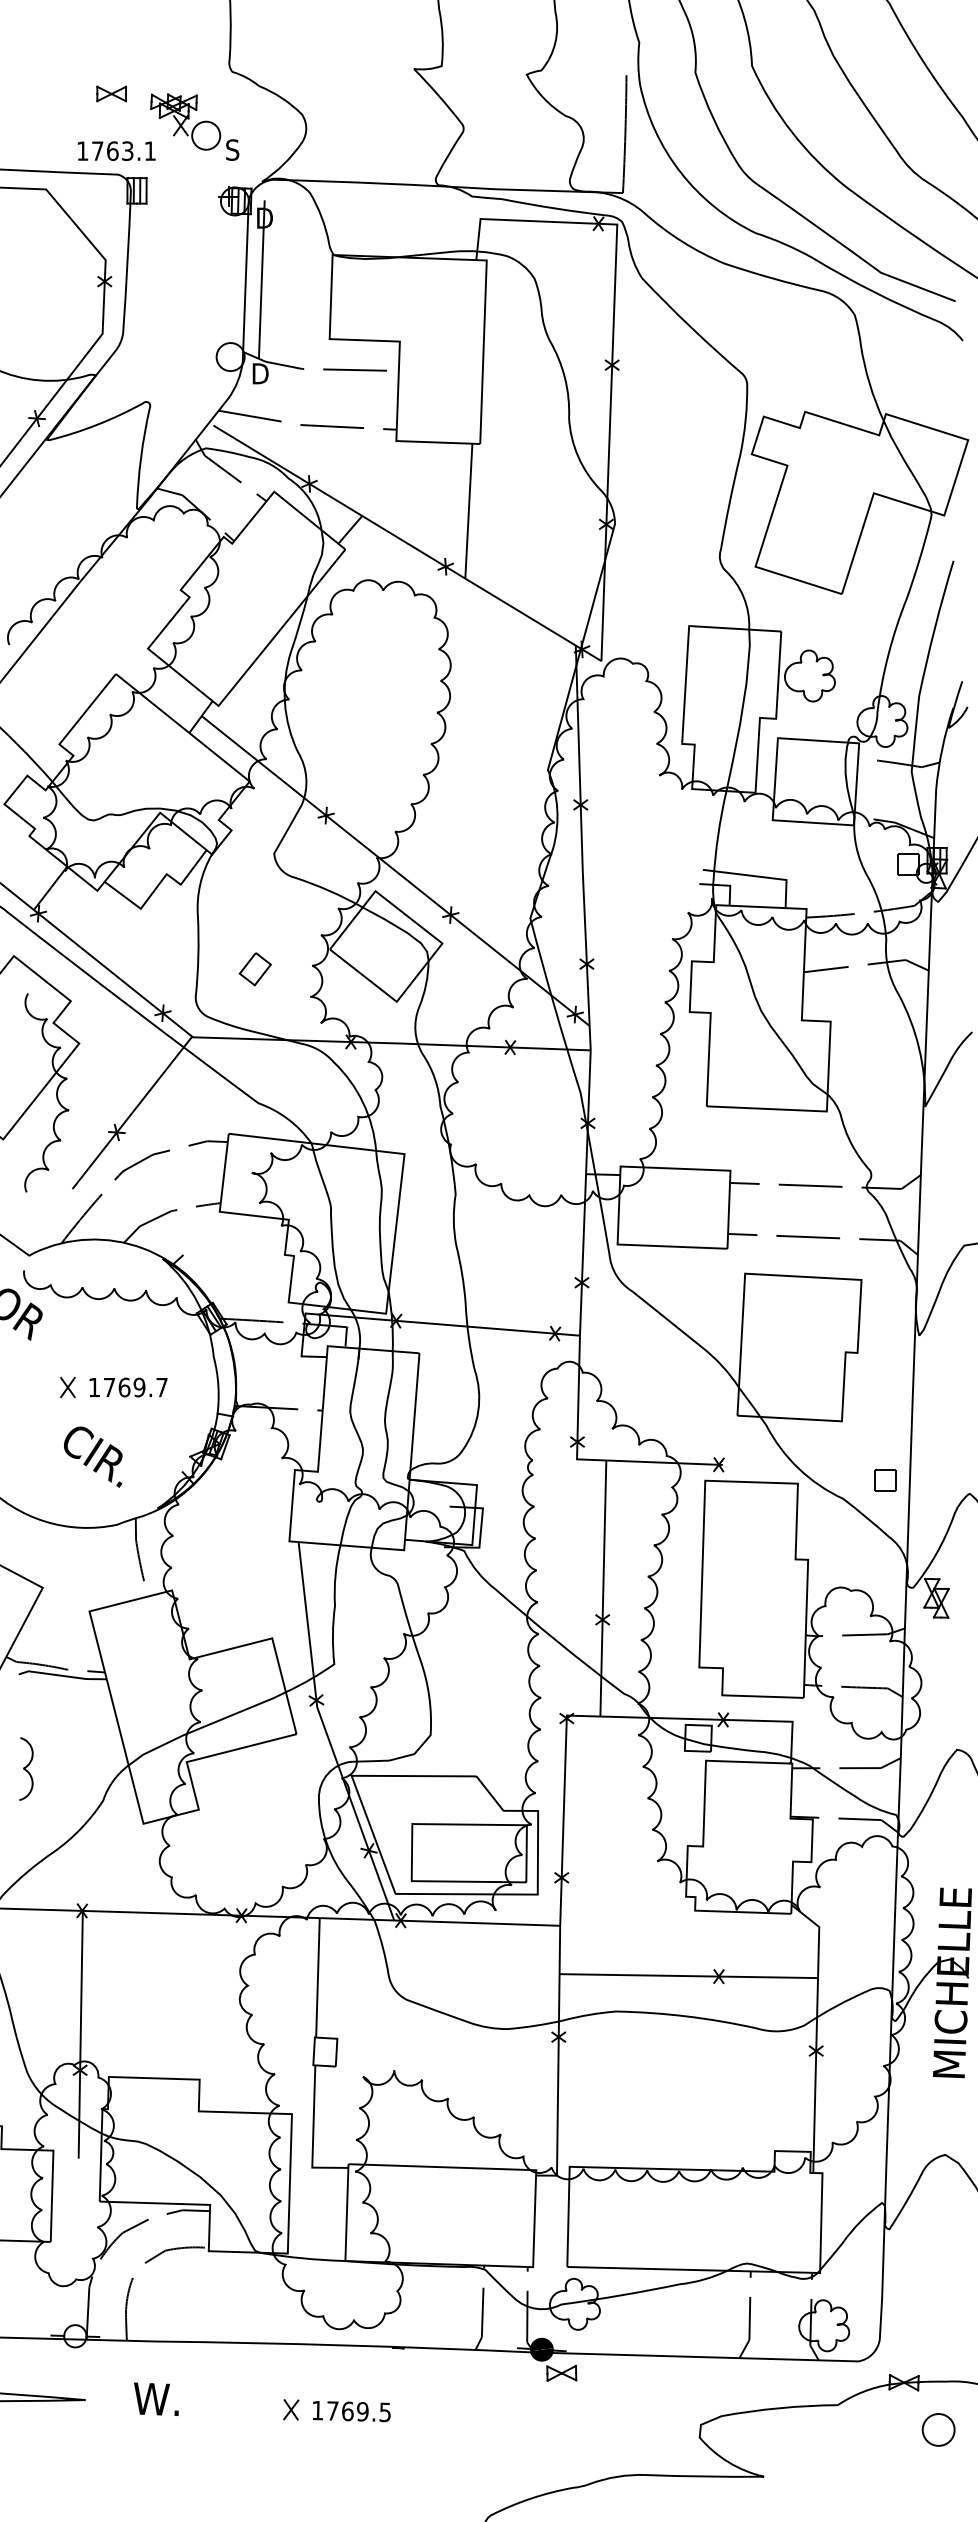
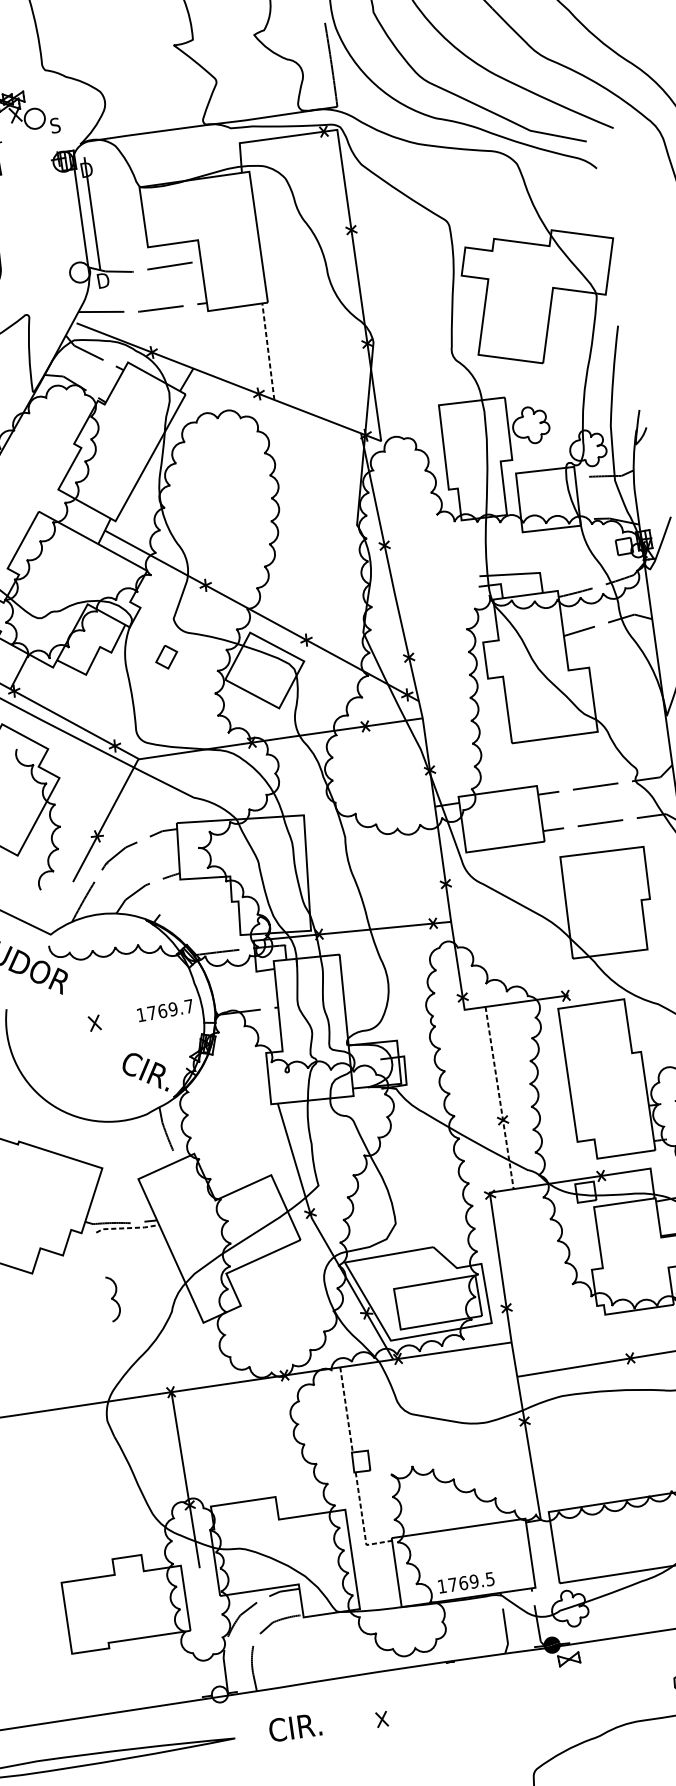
line: (468, 511) -> (268, 351), solid -> dashed
part: (254, 969) -> (166, 657), moved
text: (128, 1387) -> (165, 1010), moved
text: (93, 1456) -> (145, 1072), moved
line: (603, 1589) -> (499, 1098), solid -> dashed
line: (62, 1675) -> (127, 1227), solid -> dashed
line: (317, 1977) -> (346, 1409), solid -> dashed
line: (313, 2135) -> (363, 1522), solid -> dashed
text: (170, 2399) -> (295, 1727), W. -> CIR.
text: (351, 2411) -> (466, 1582), moved

